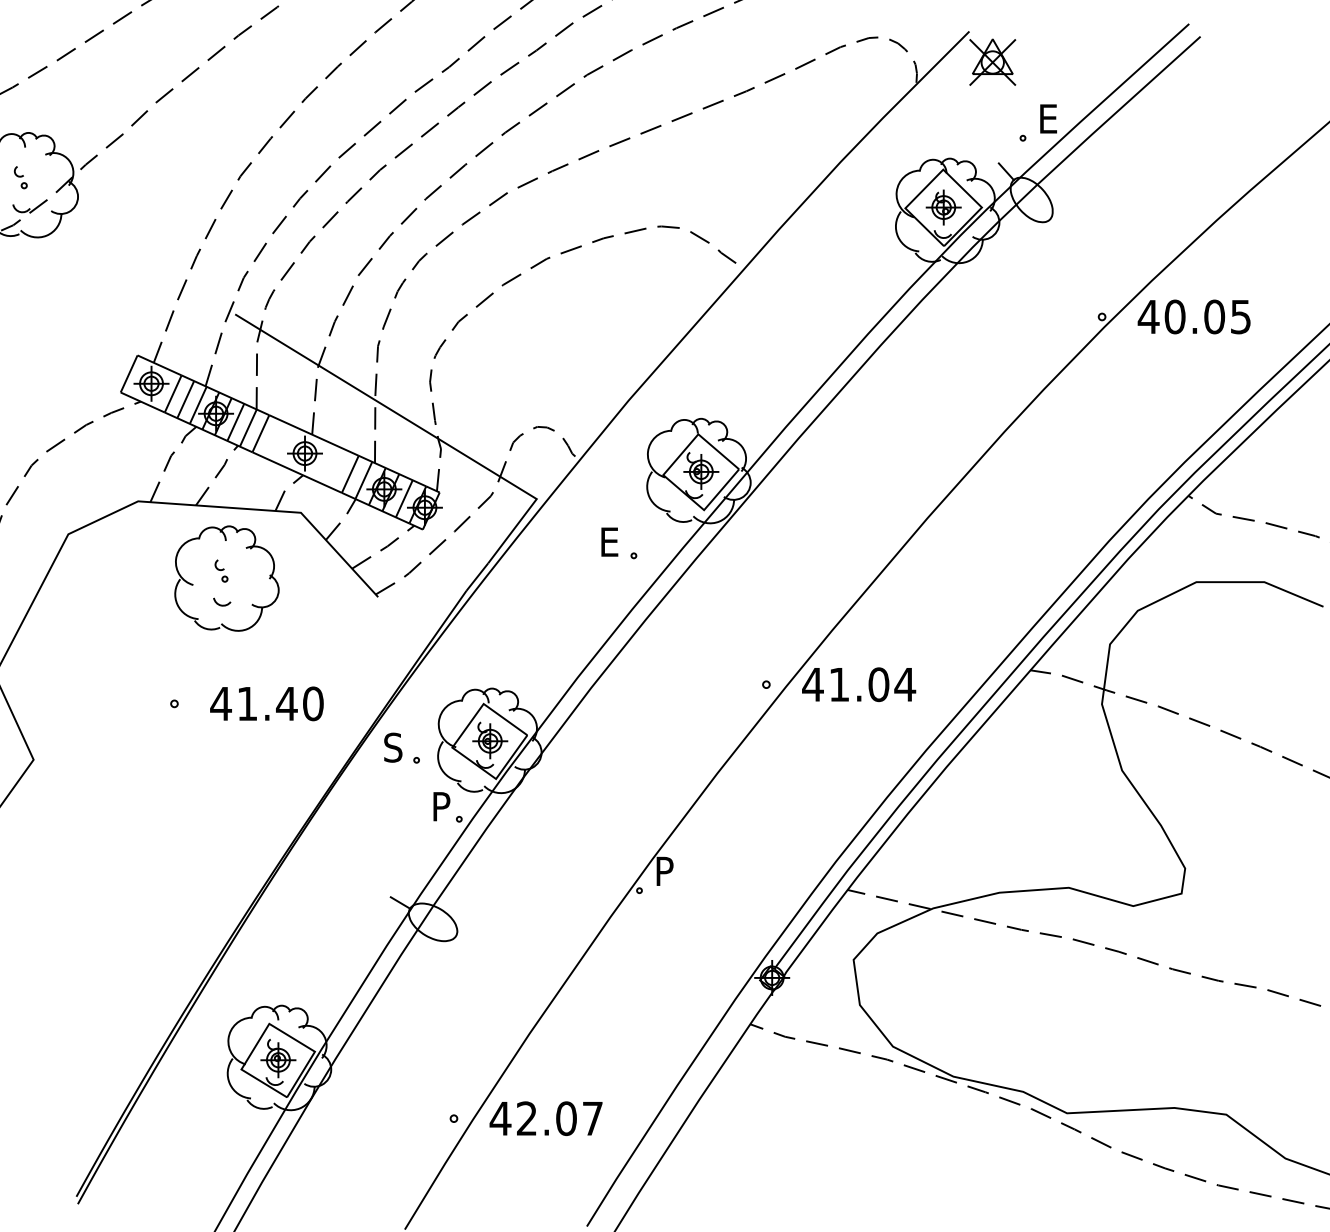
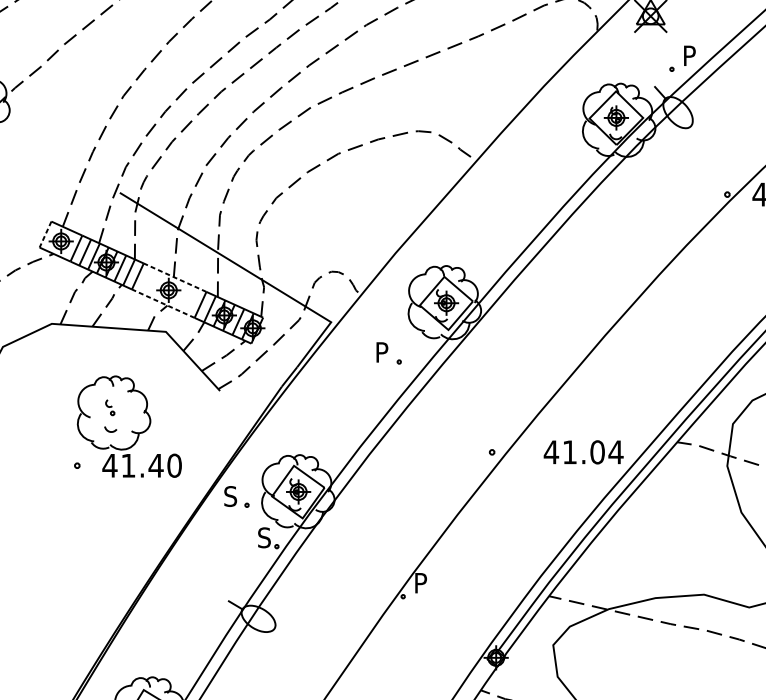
text: (1050, 118) -> (691, 55), E -> P
line: (128, 374) -> (45, 234), solid -> dashed
line: (313, 435) -> (174, 277), solid -> dashed
line: (296, 472) -> (162, 303), solid -> dashed
text: (611, 541) -> (383, 351), E -> P
part: (226, 578) -> (113, 412), moved
text: (859, 684) -> (584, 452), moved
text: (441, 806) -> (264, 537), P -> S

